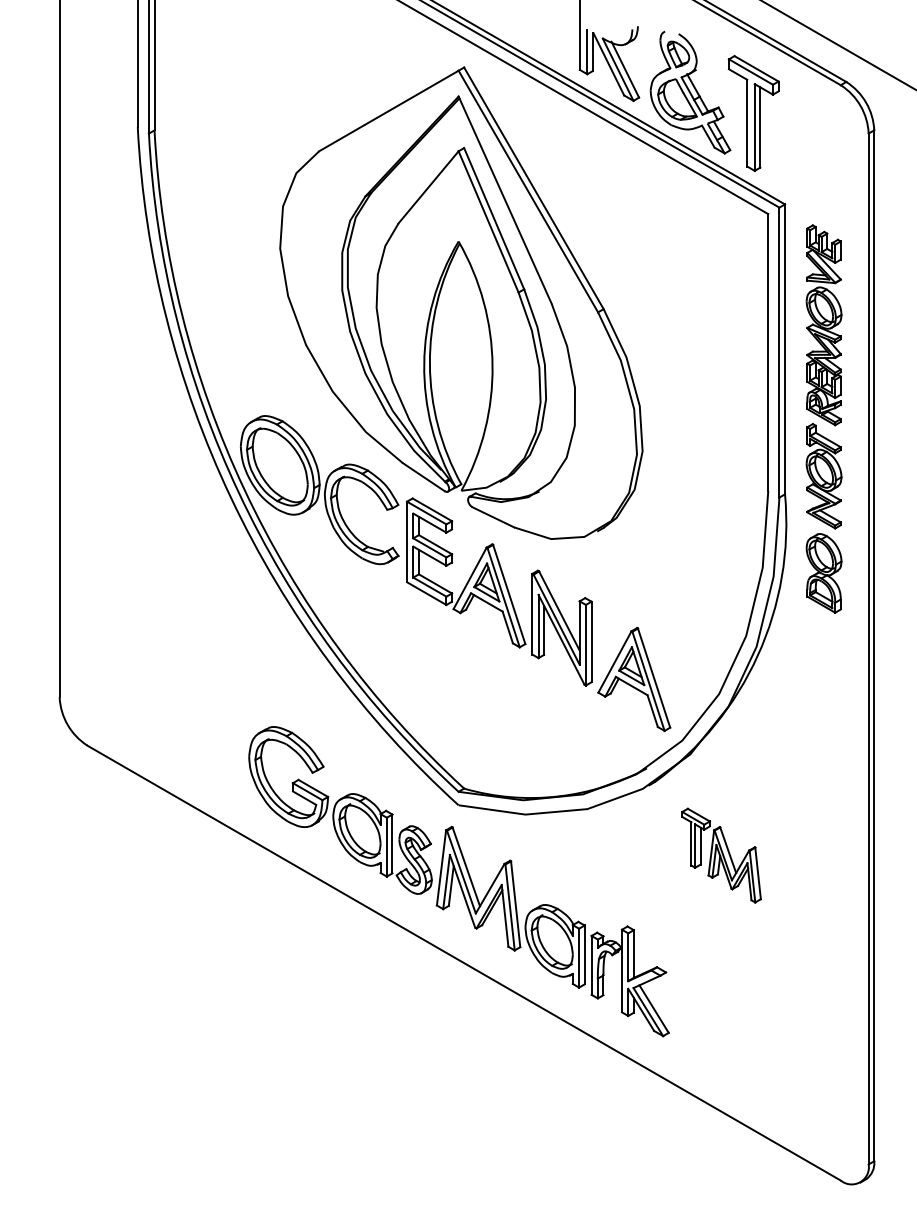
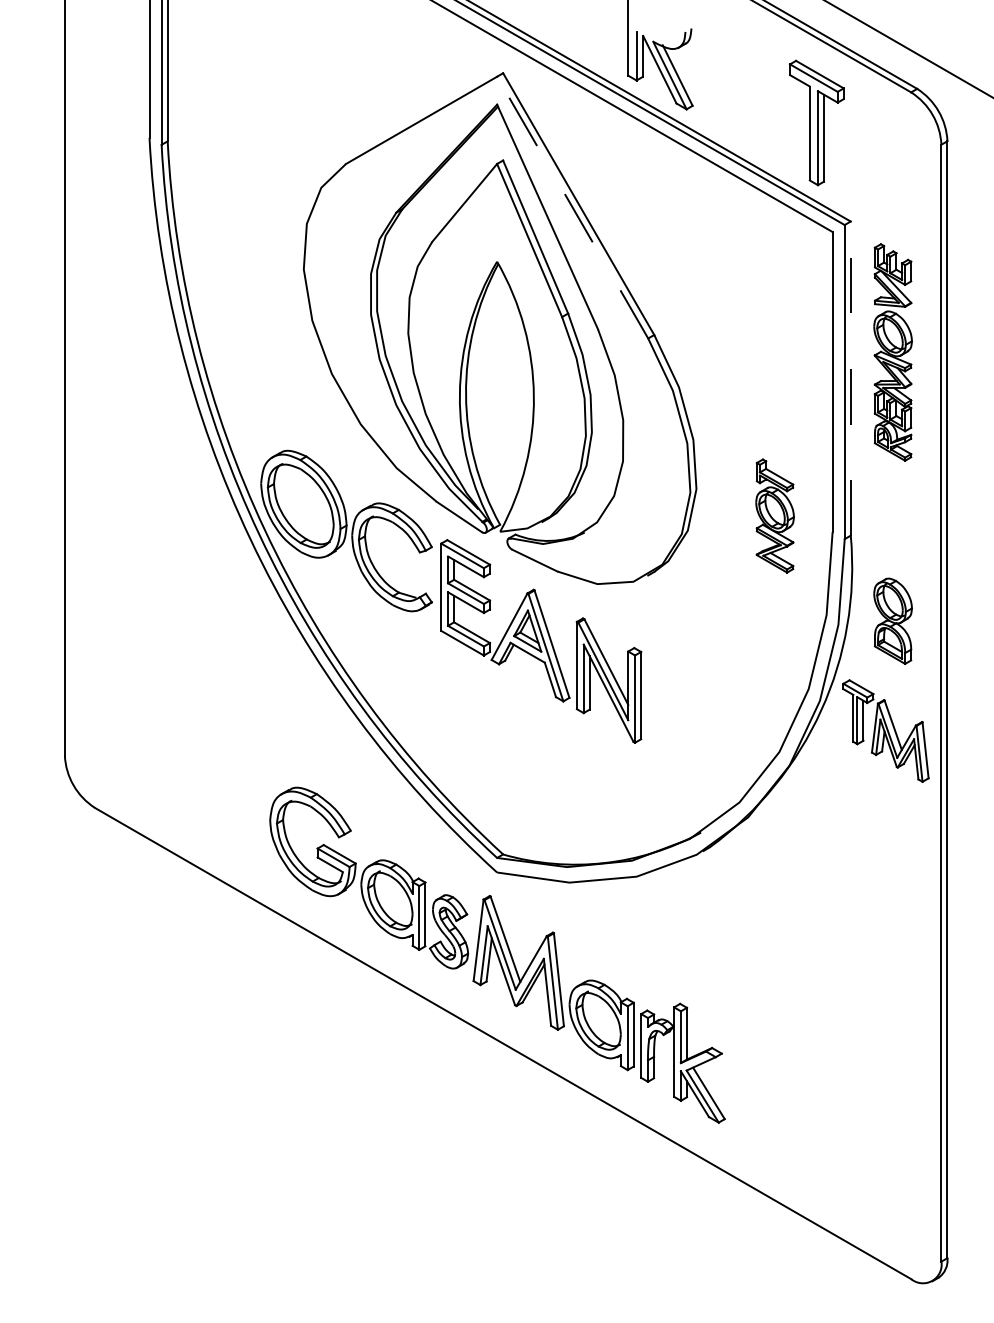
part: (690, 92) -> (748, 100), removed
line: (528, 191) -> (572, 207), solid -> dashed
line: (784, 349) -> (850, 378), solid -> dashed
part: (823, 475) -> (774, 515), moved
part: (634, 679) -> (687, 736), removed
part: (721, 855) -> (885, 730), moved

